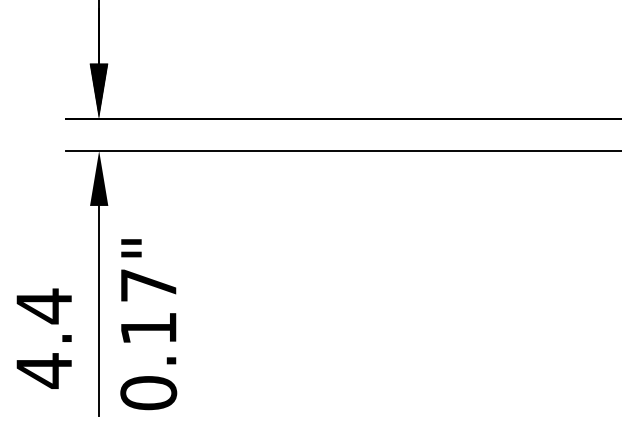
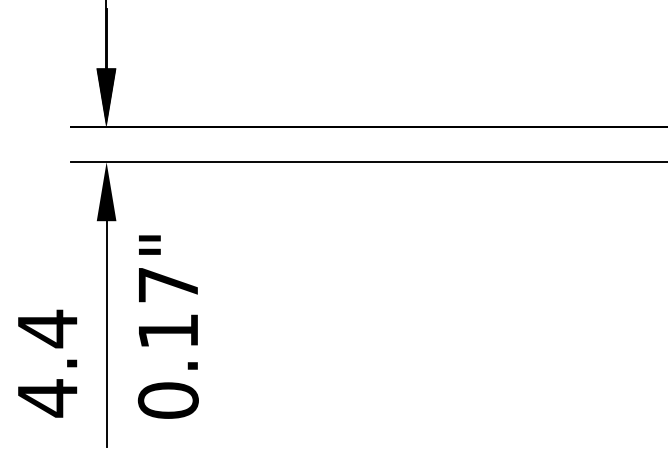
text: (148, 324) -> (168, 326), moved

